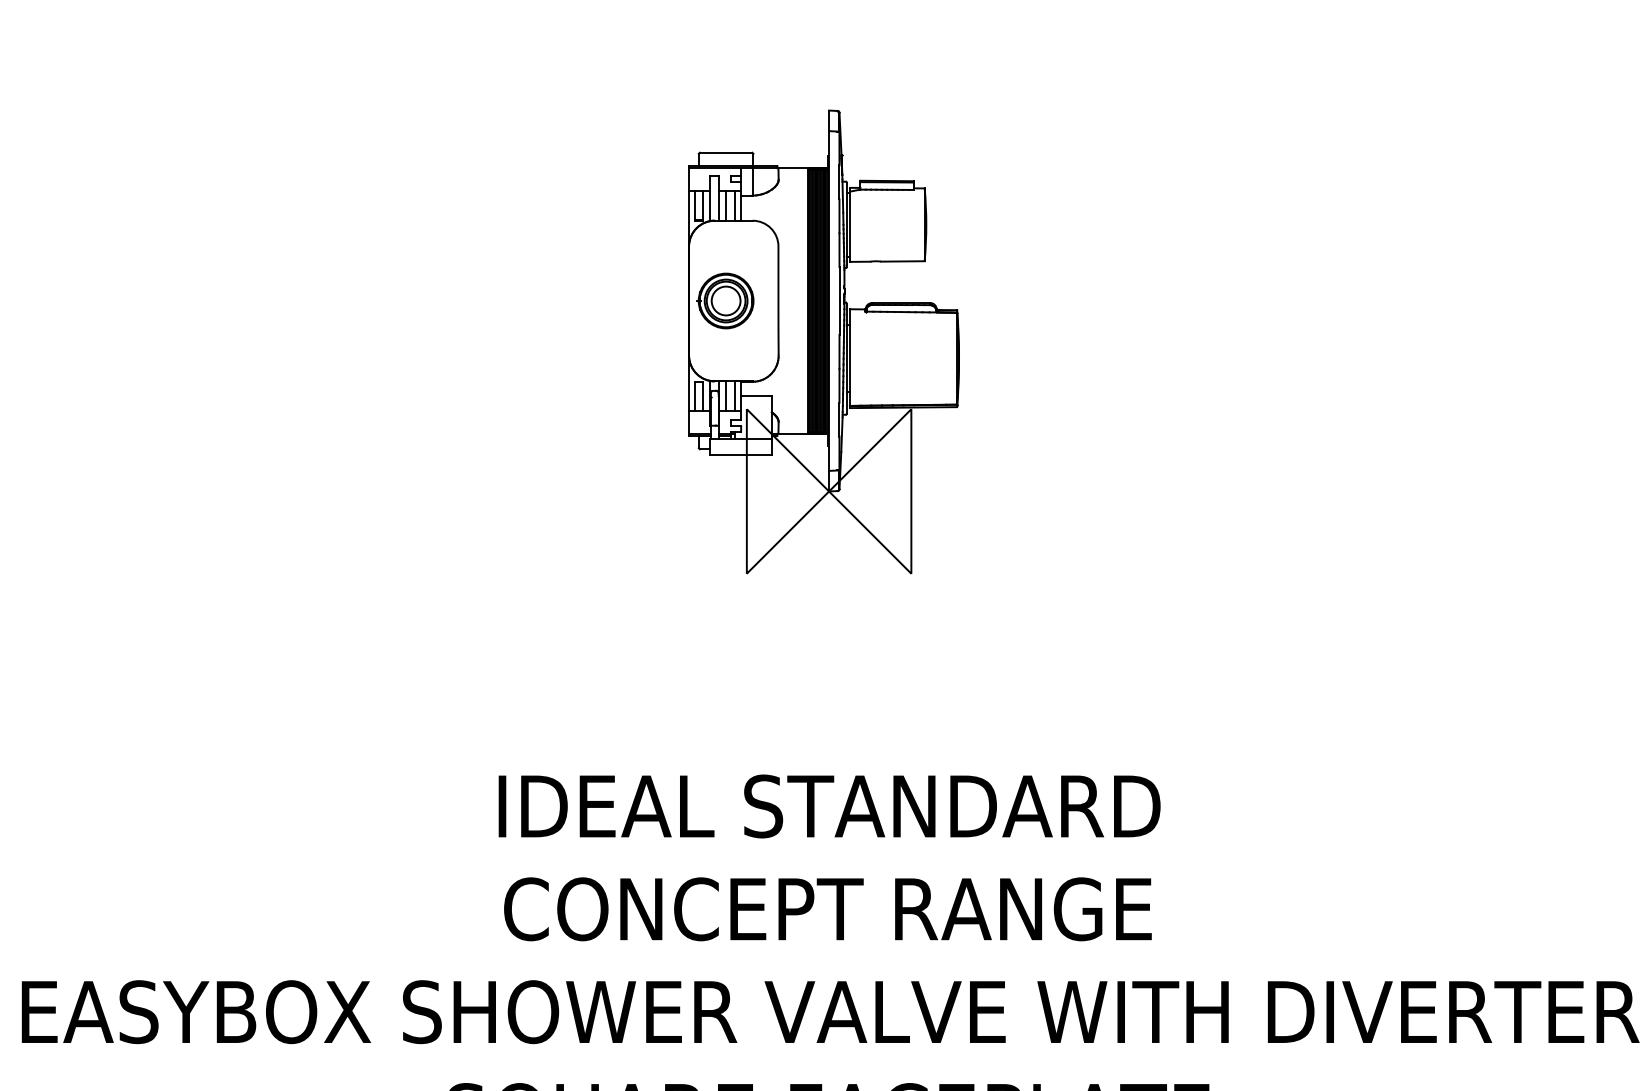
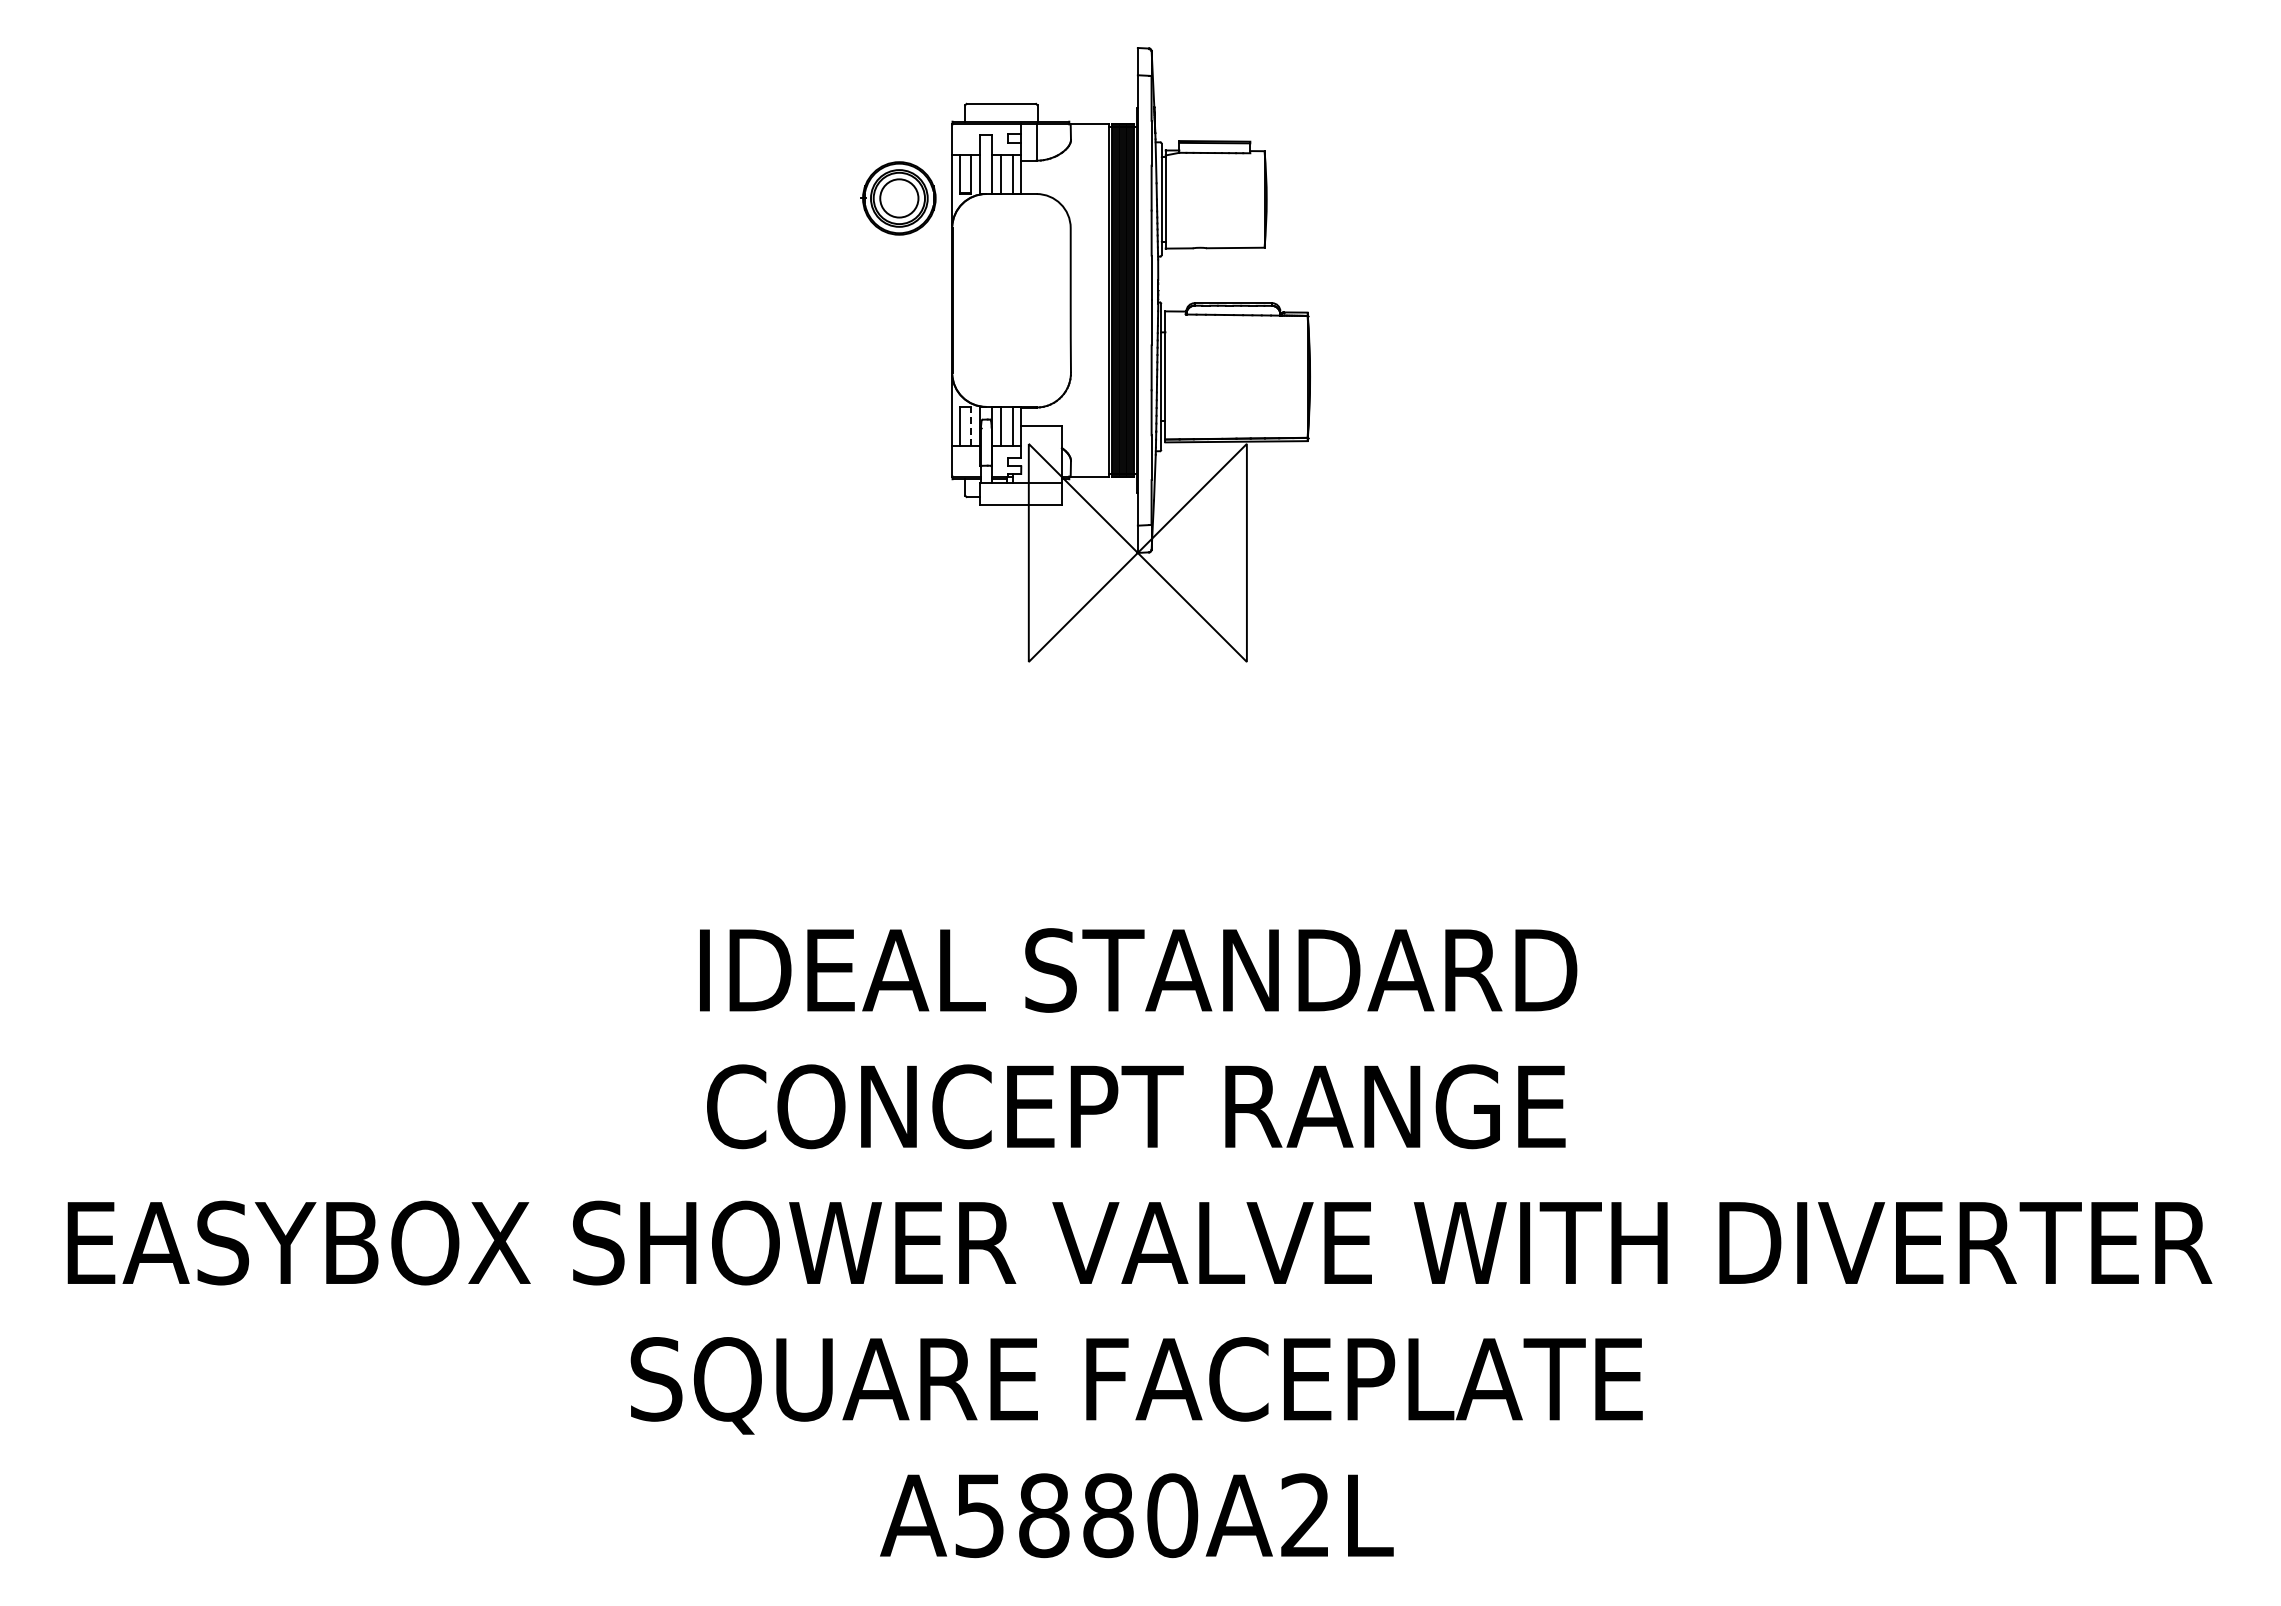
part: (725, 301) -> (898, 198), moved
line: (702, 395) -> (970, 425), solid -> dashed

